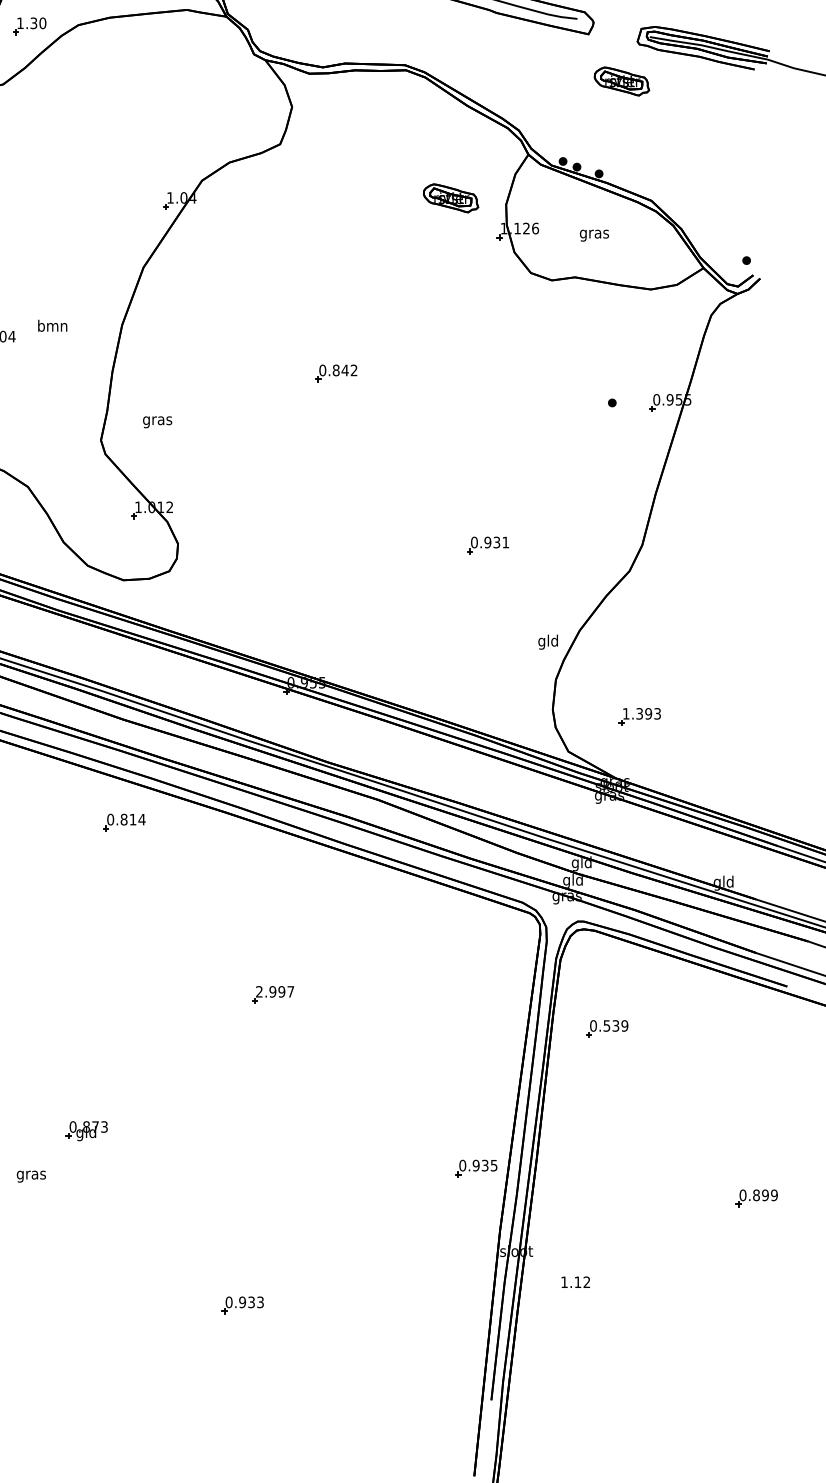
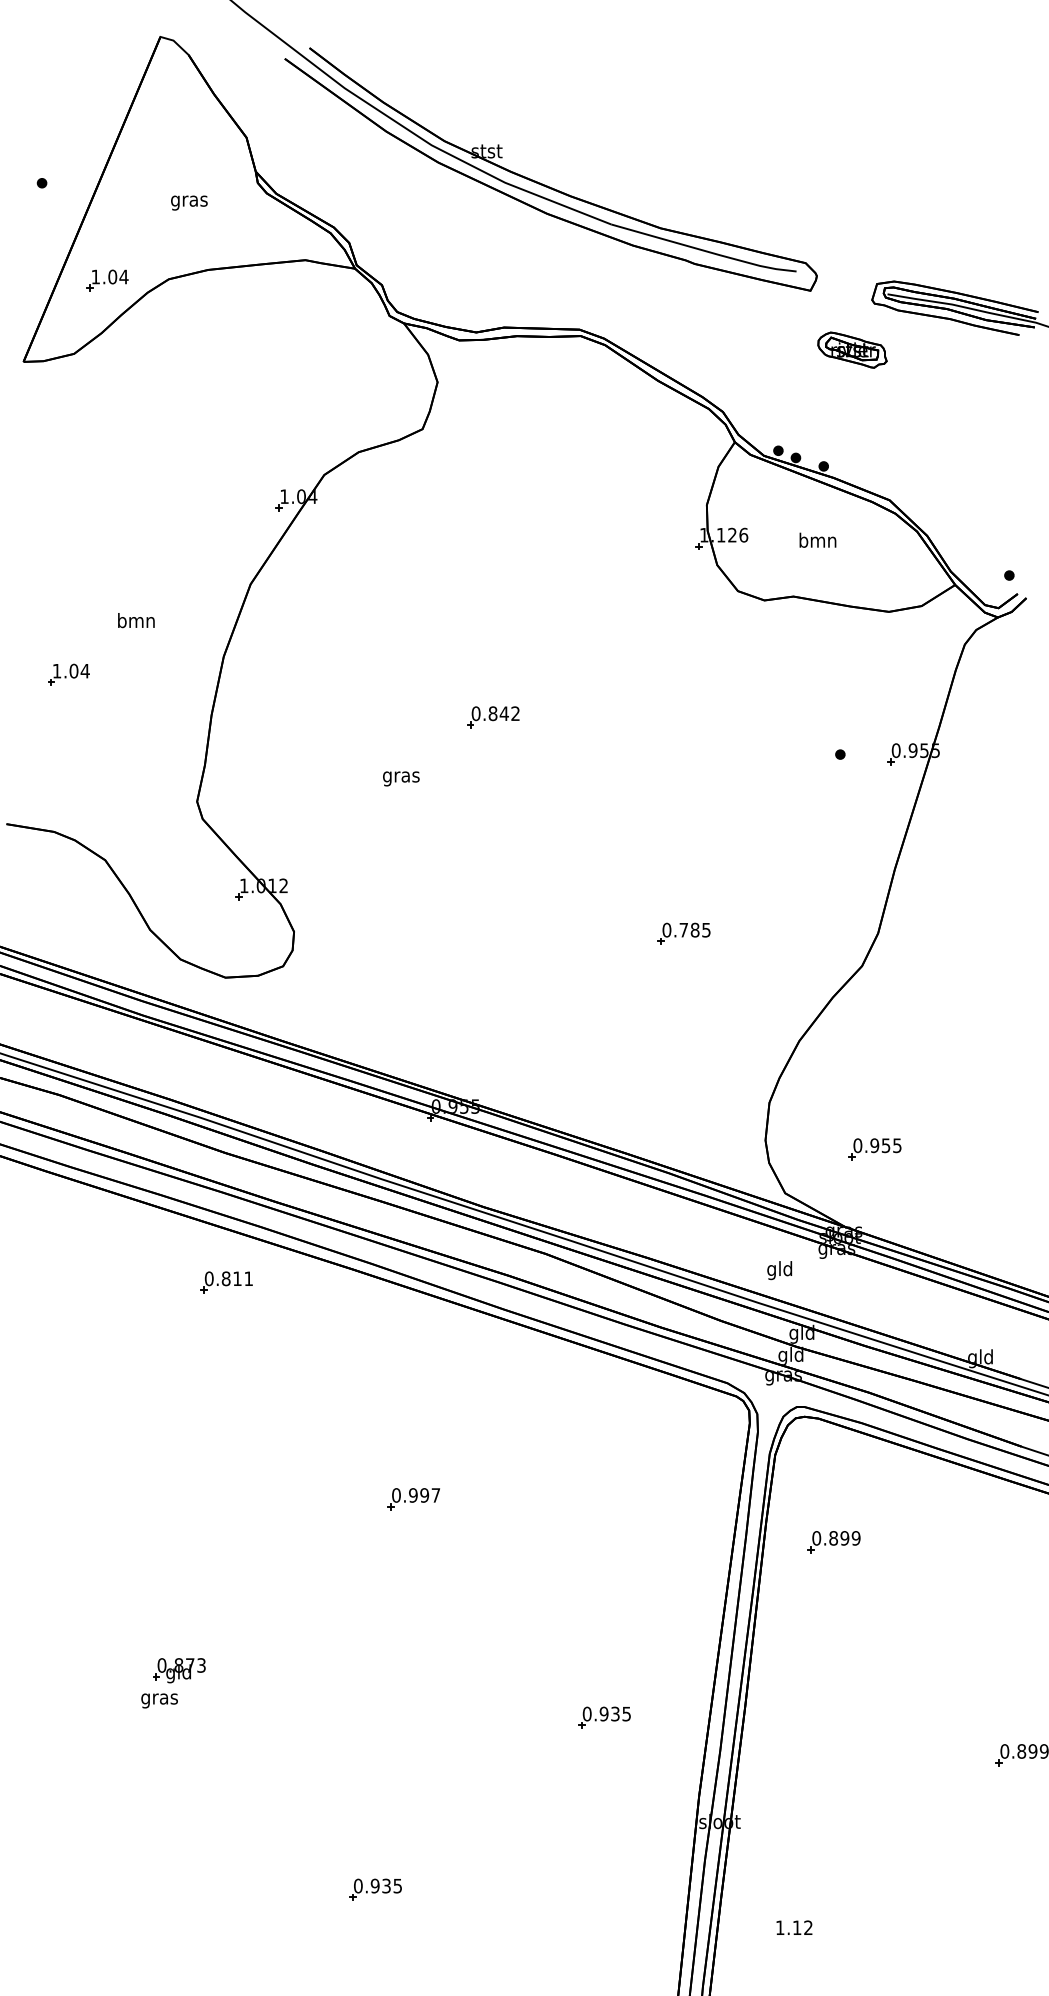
text: (38, 22) -> (118, 276), 1.30 -> 1.04
part: (451, 197) -> (637, 496), removed
text: (594, 233) -> (817, 541), gras -> bmn
text: (52, 325) -> (136, 620), moved
text: (157, 421) -> (401, 778), moved
text: (496, 541) -> (694, 929), 0.931 -> 0.785
text: (548, 642) -> (779, 1270), moved
text: (641, 713) -> (877, 1145), 1.393 -> 0.955
text: (141, 819) -> (248, 1278), 0.814 -> 0.811
text: (259, 991) -> (396, 1495), 2.997 -> 0.997
text: (611, 1026) -> (839, 1538), 0.539 -> 0.899
part: (476, 1168) -> (604, 1717), moved
text: (31, 1176) -> (159, 1700), moved
text: (575, 1282) -> (794, 1927), moved
text: (260, 1301) -> (397, 1885), 0.933 -> 0.935

